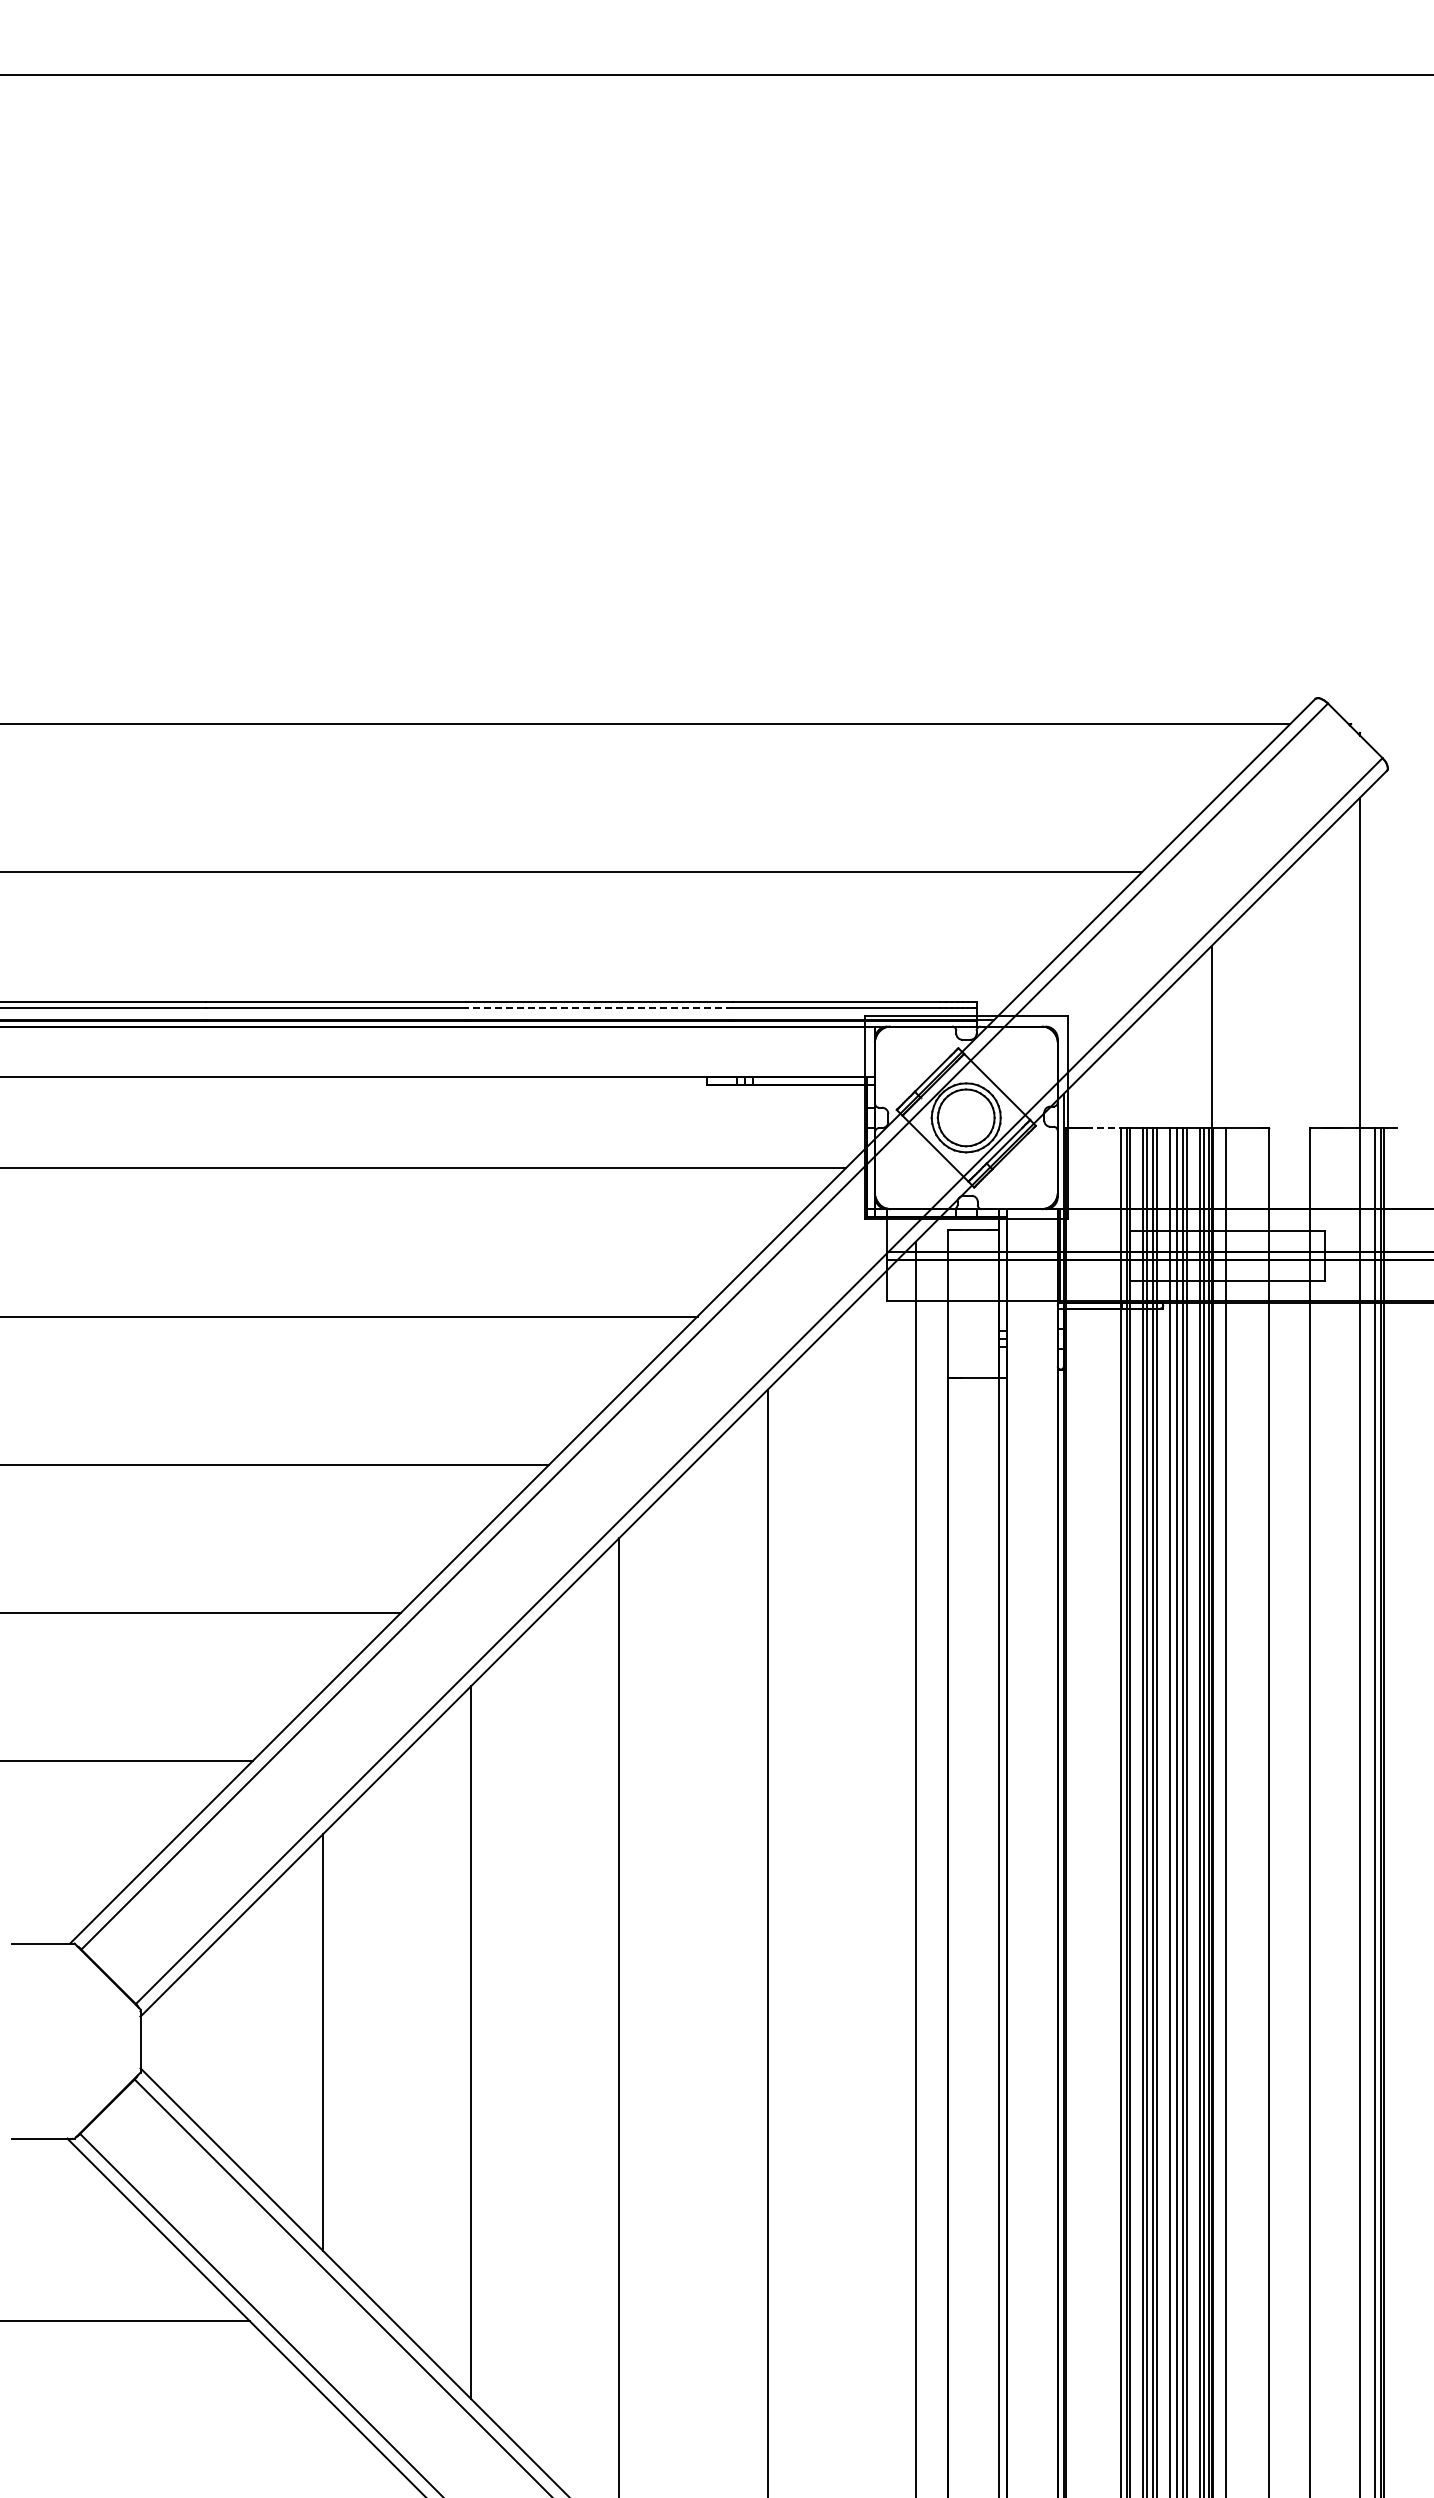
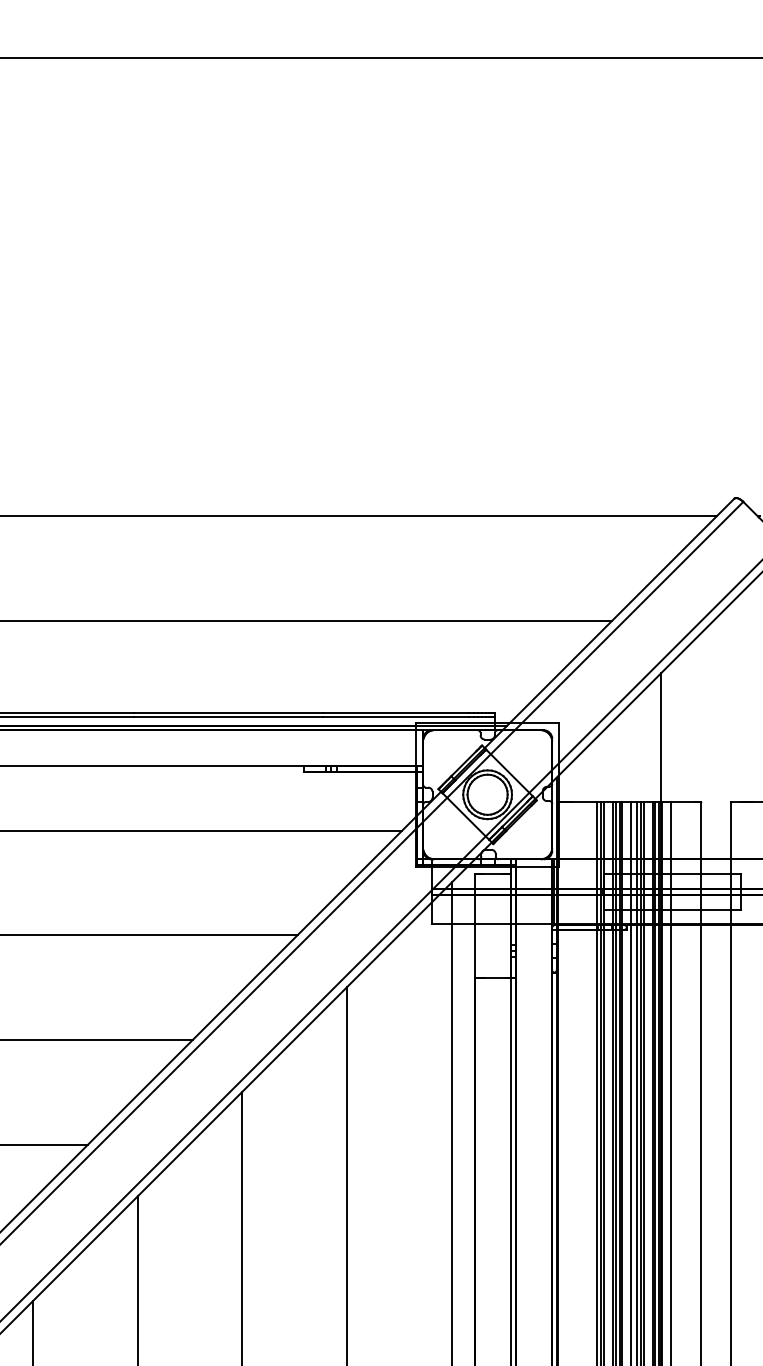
line: (599, 1008) -> (228, 717), dashed -> solid
line: (1104, 1127) -> (585, 801), dashed -> solid

